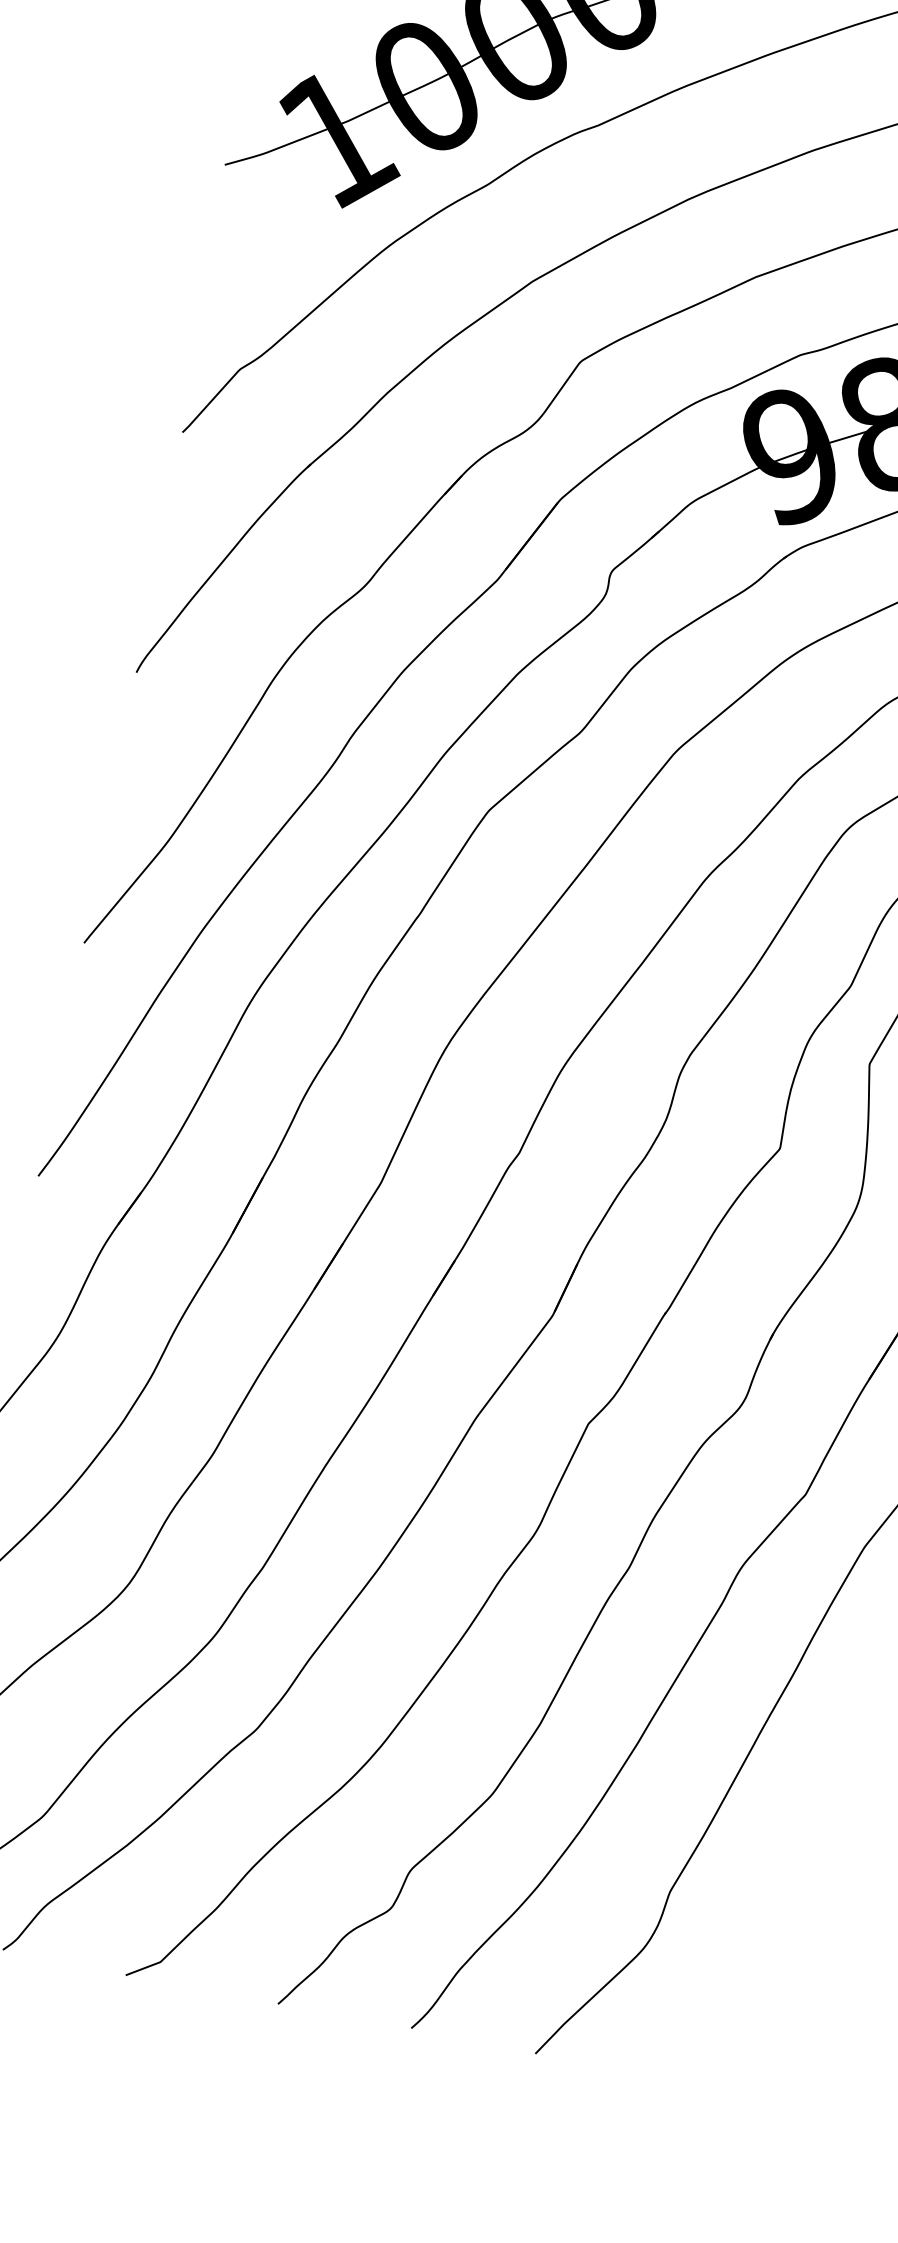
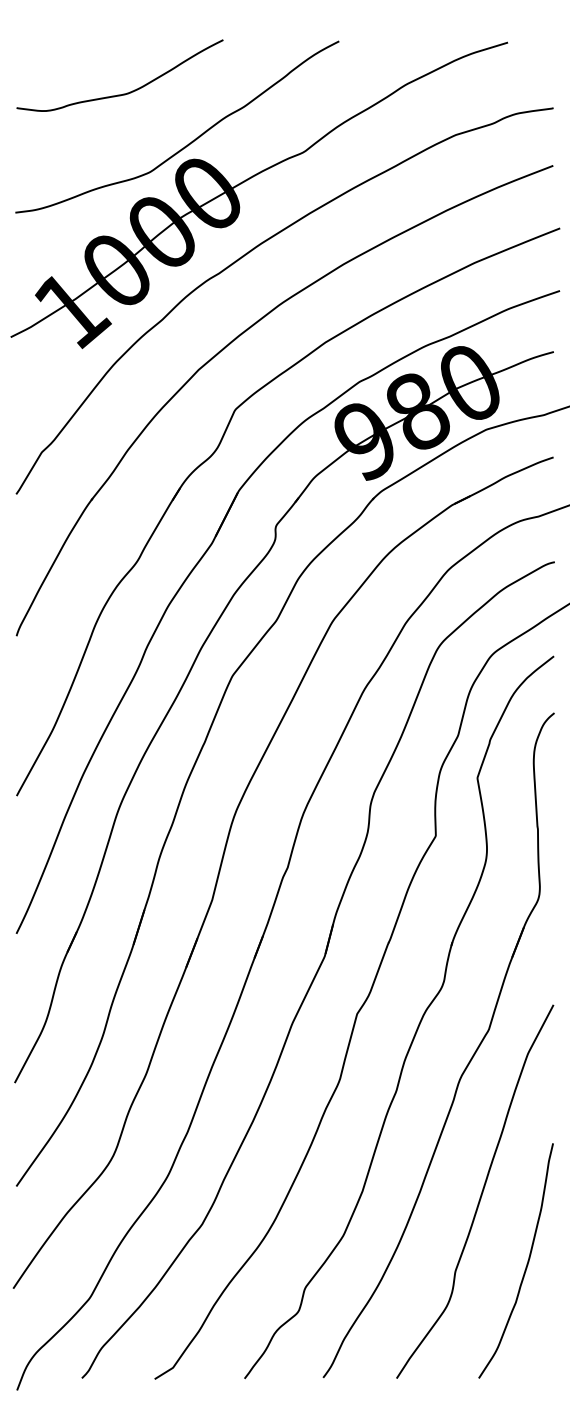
curve: (792, 1901) -> (526, 1263), added

